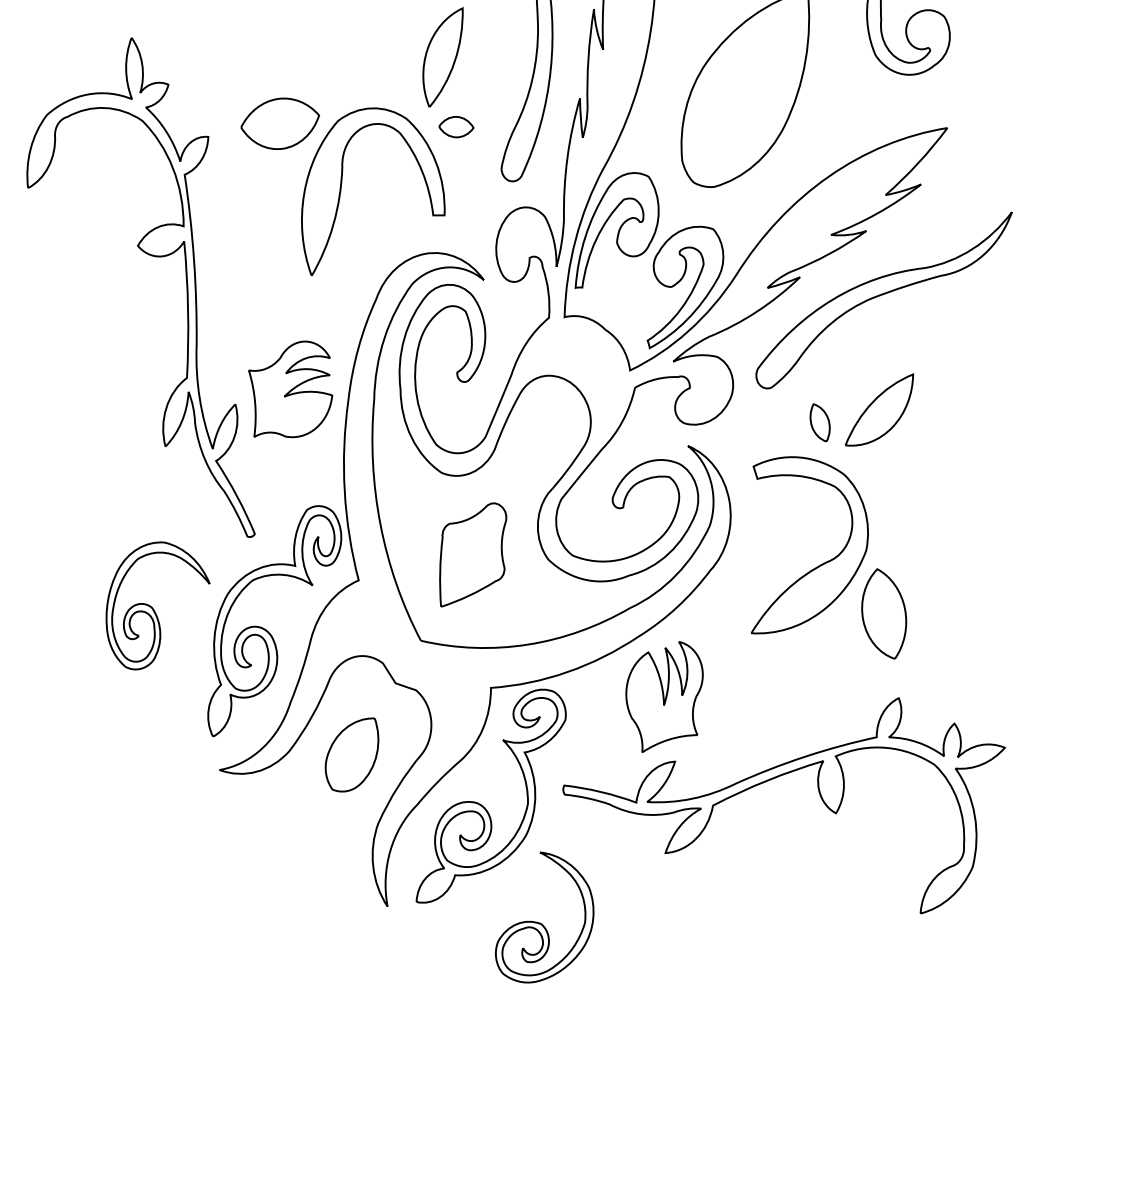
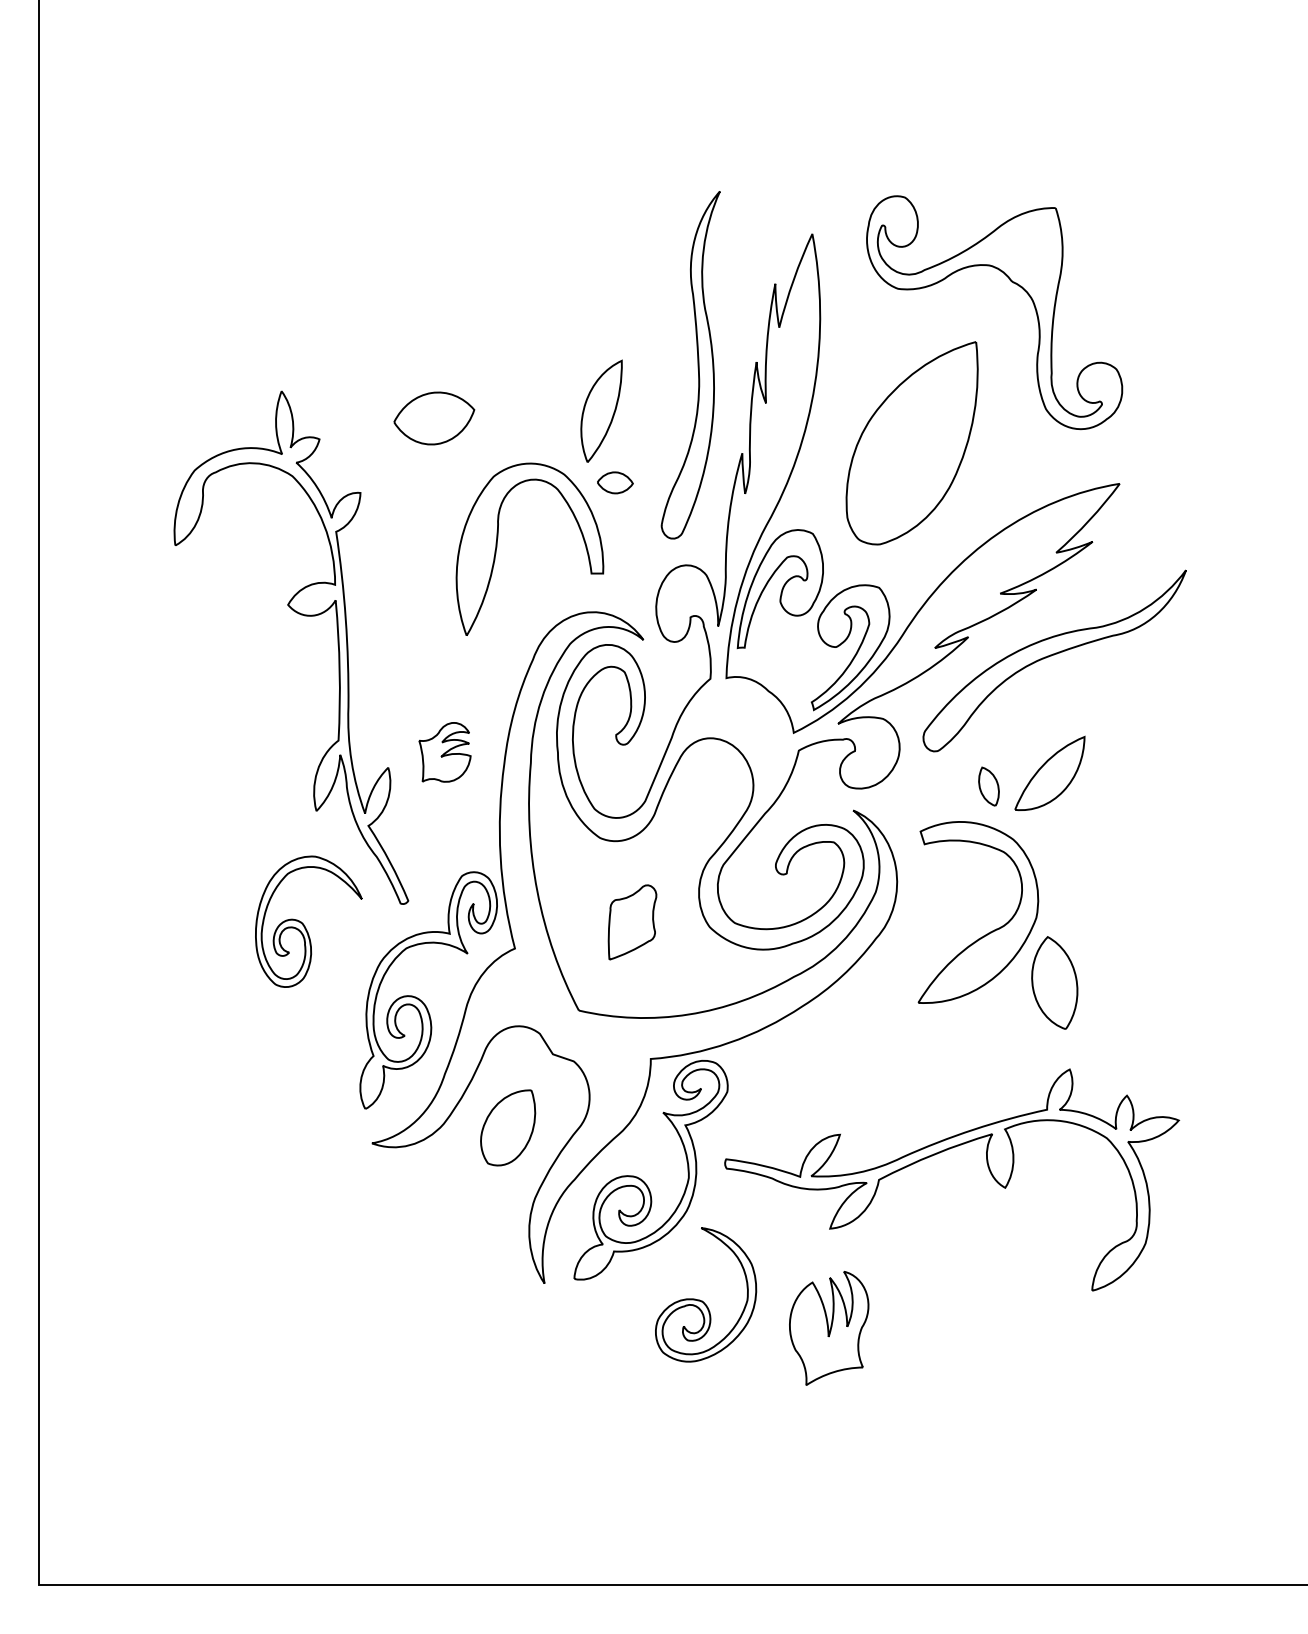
part: (280, 123) -> (434, 418), moved
part: (290, 389) -> (444, 752), size x0.6
part: (473, 555) -> (632, 922), size x0.7
part: (157, 605) -> (308, 921), moved
part: (664, 697) -> (829, 1328), moved

